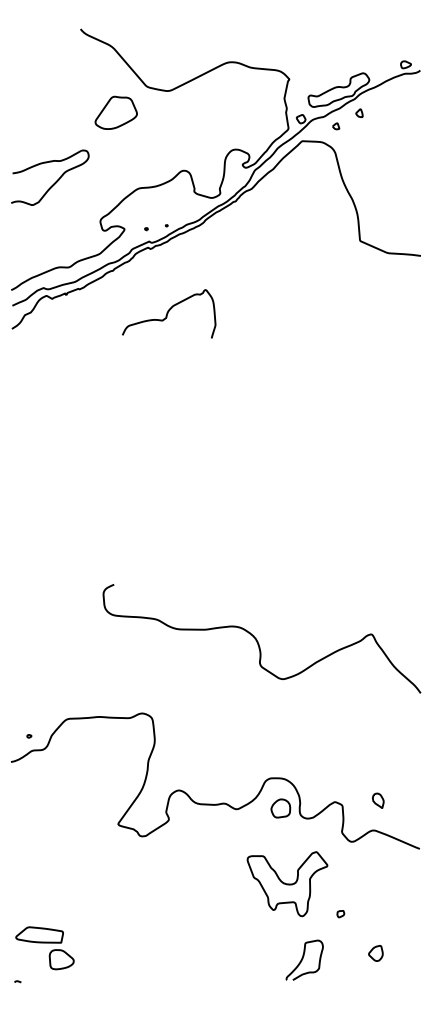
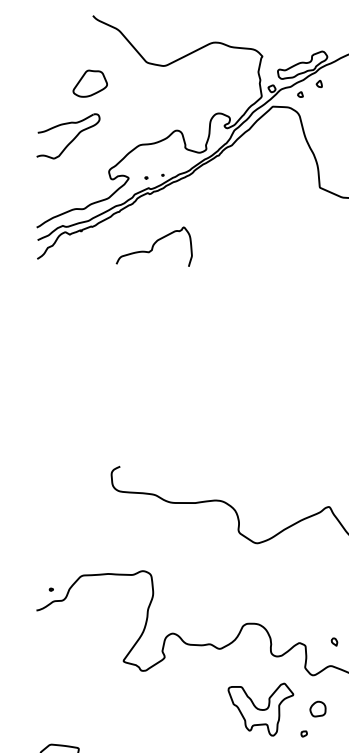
part: (115, 112) -> (89, 83), moved
curve: (168, 313) -> (153, 246), moved
part: (377, 800) -> (333, 641), size x0.62
part: (280, 808) -> (317, 709), moved

